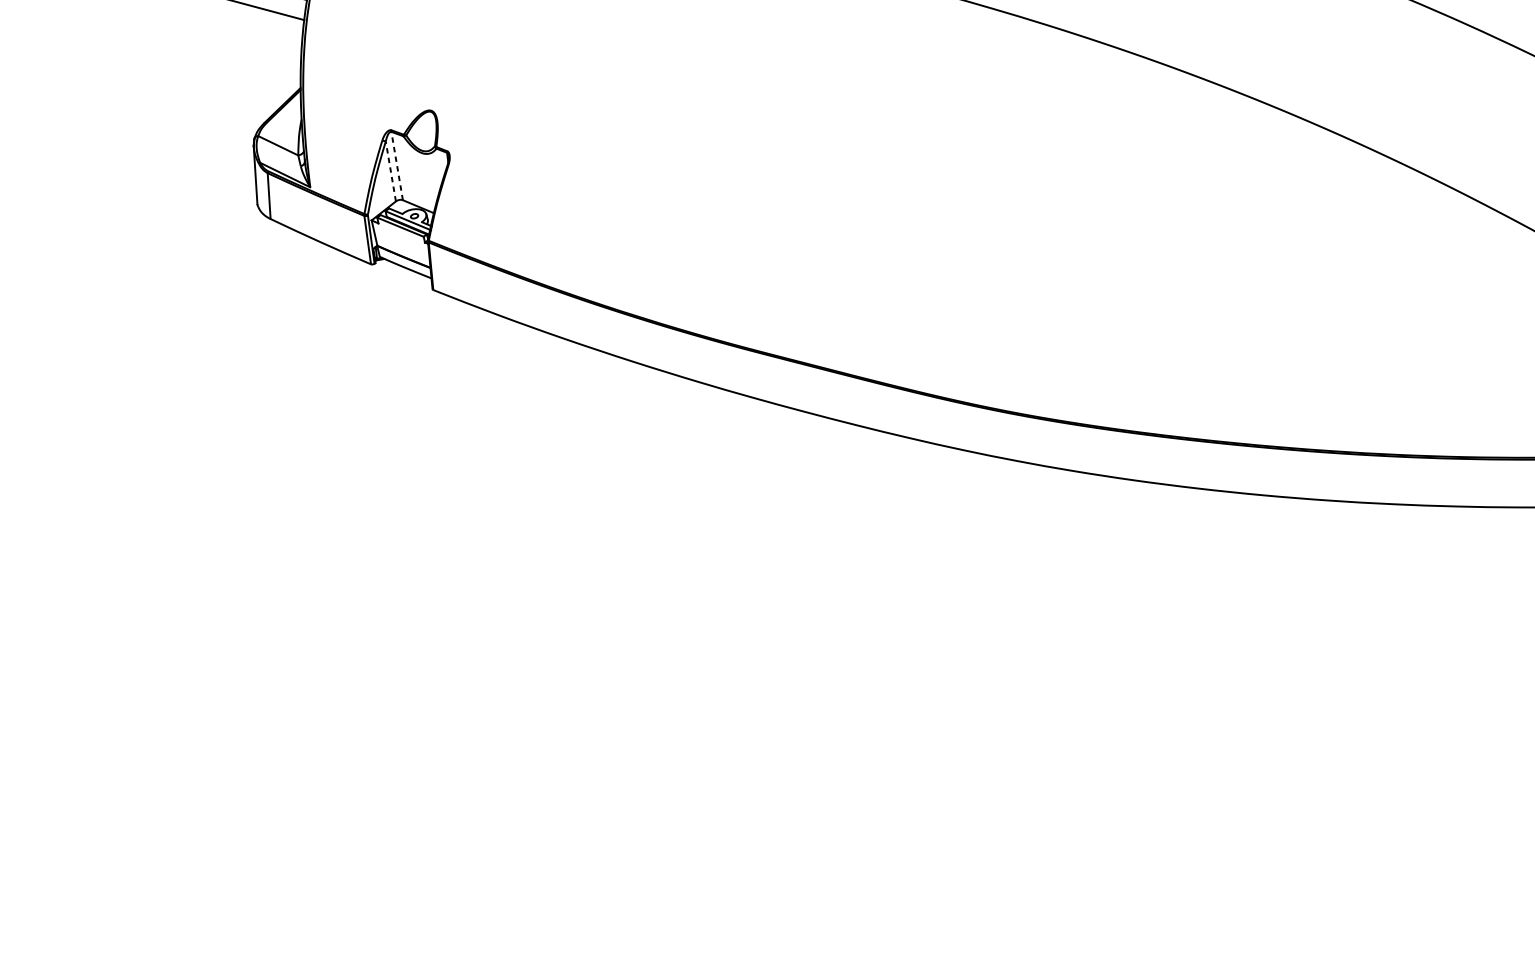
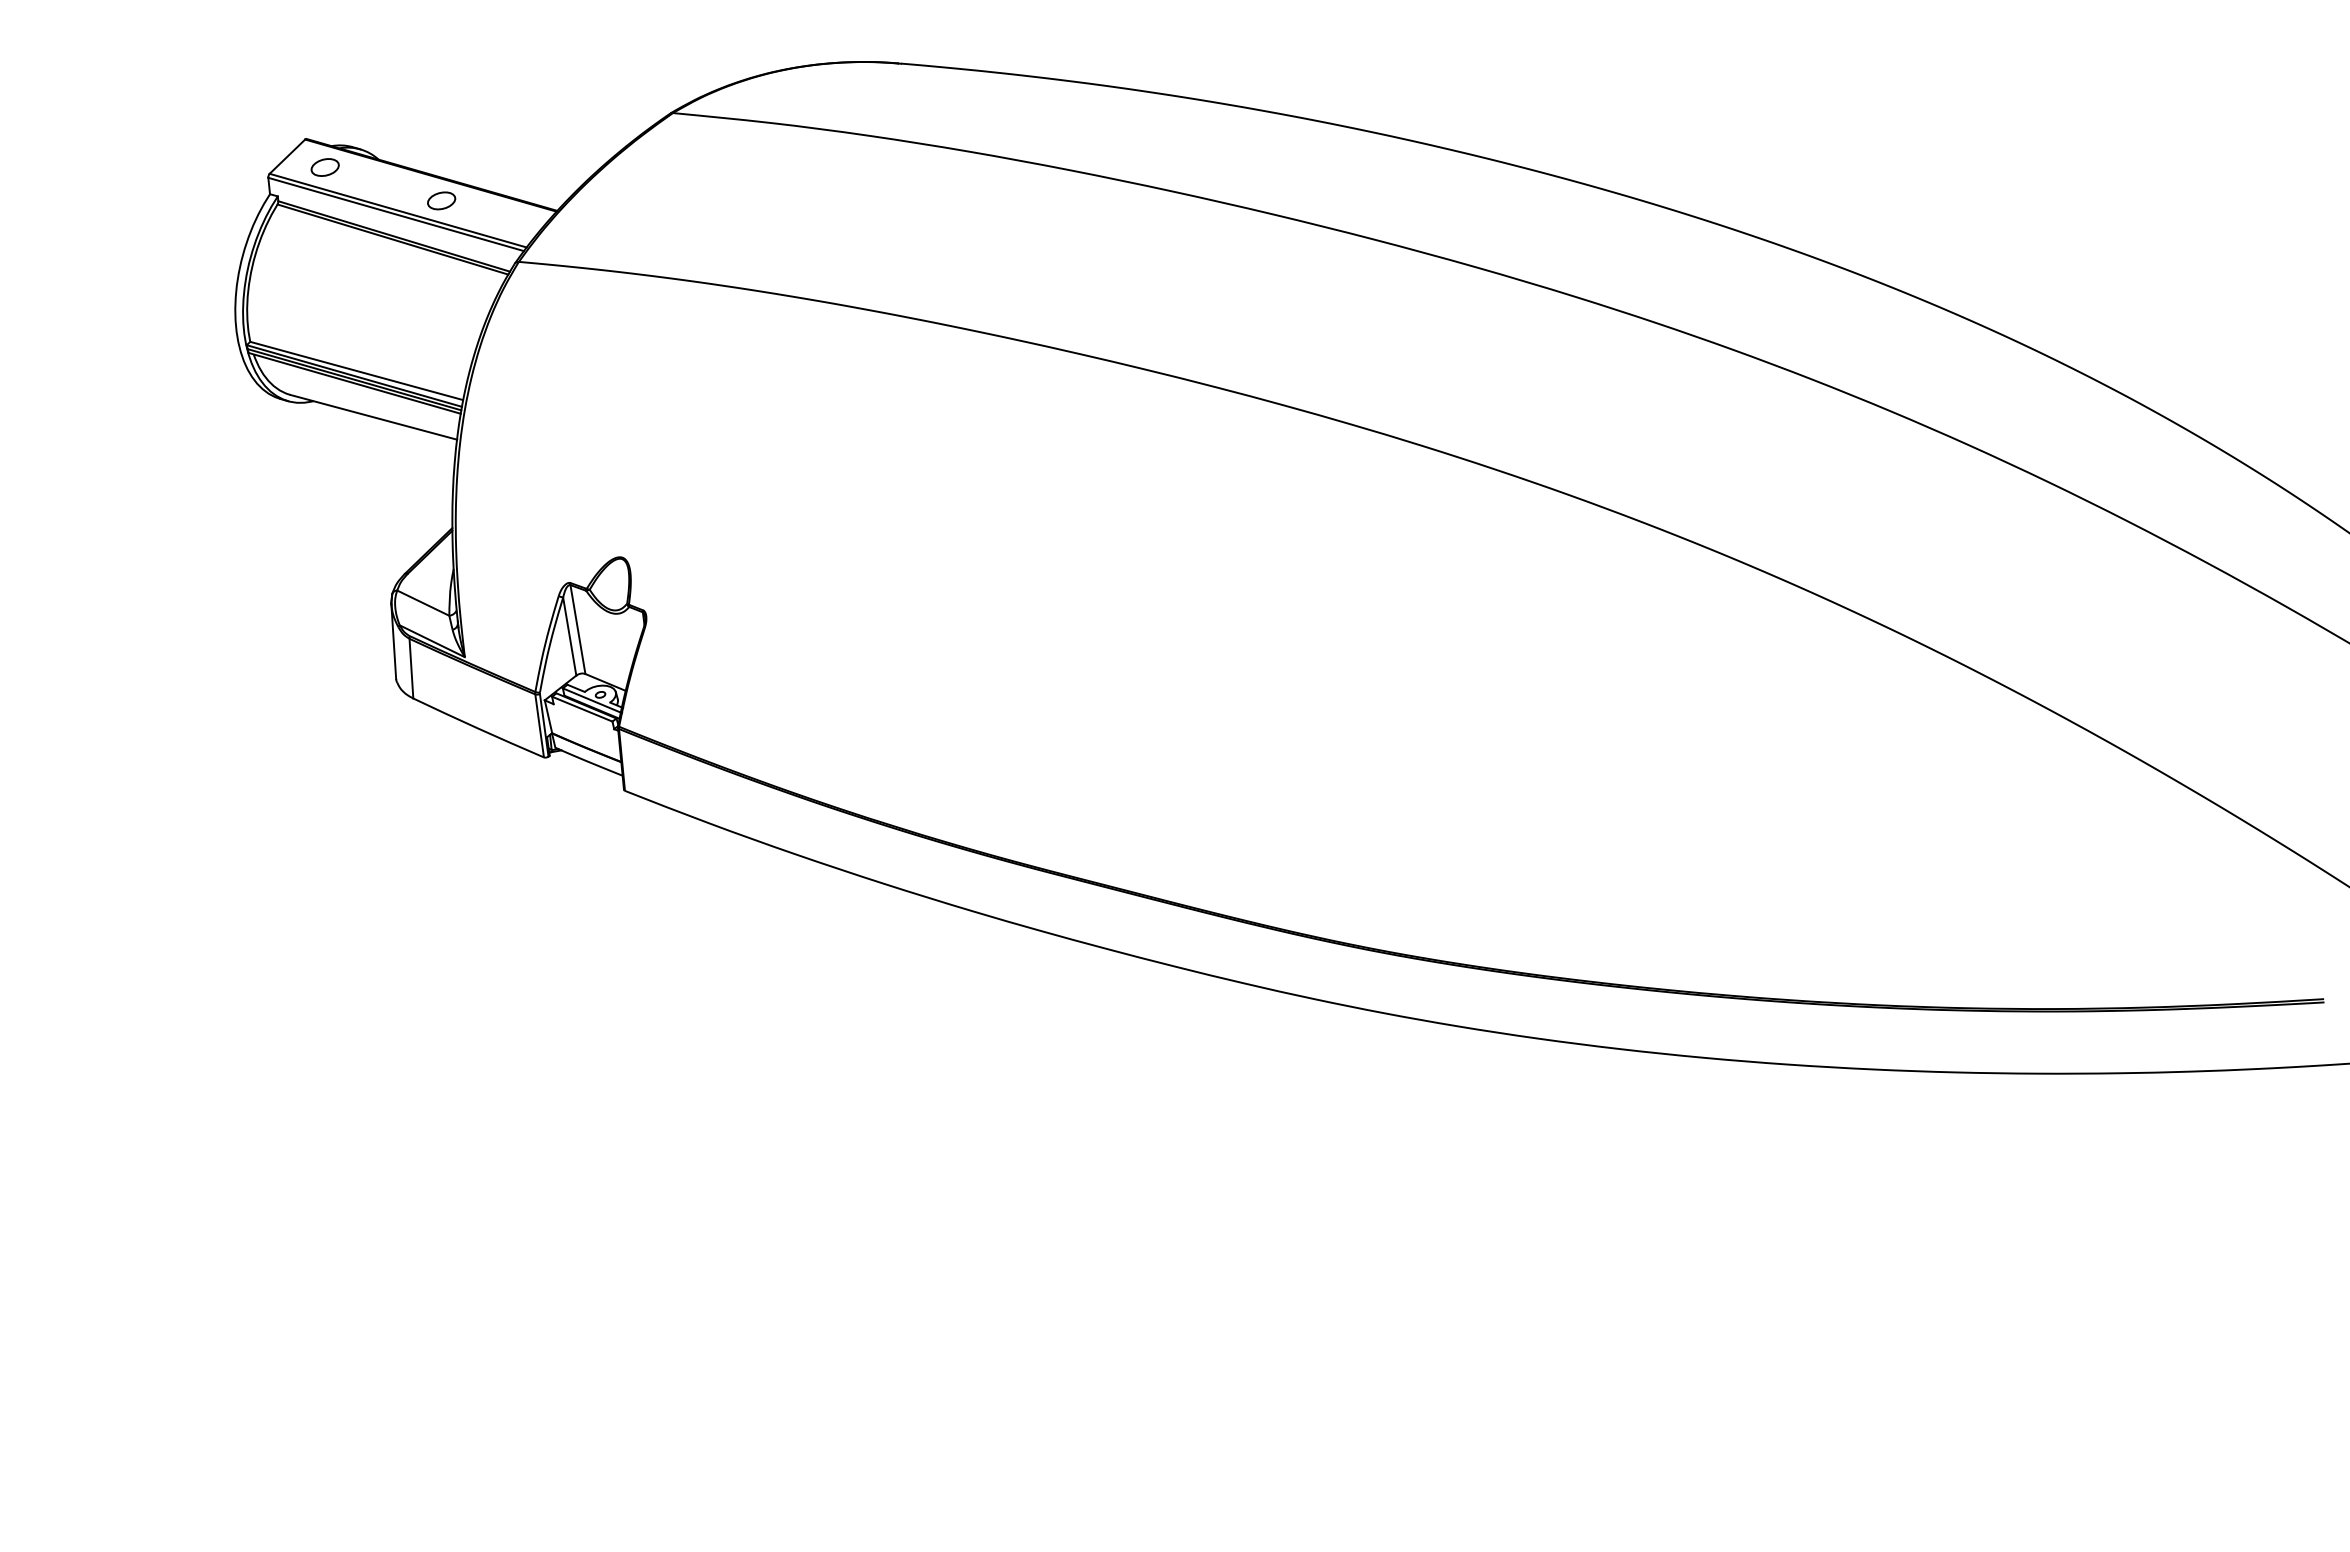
line: (396, 166) -> (577, 629), dashed -> solid
line: (390, 171) -> (569, 636), dashed -> solid

